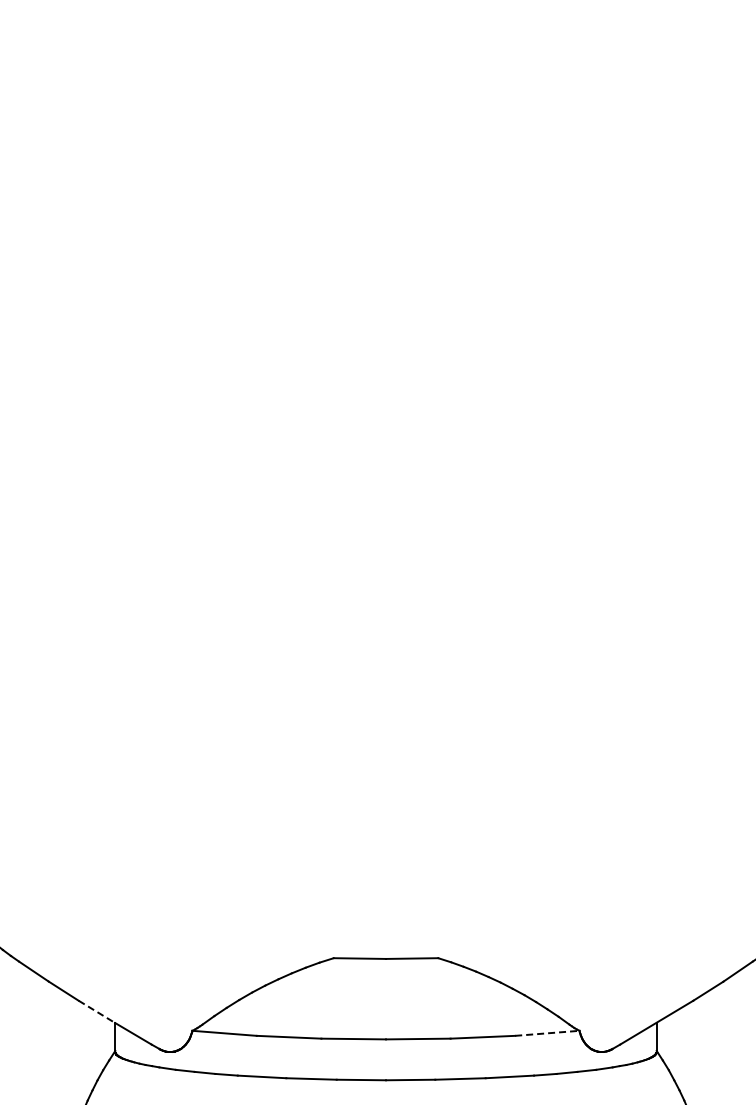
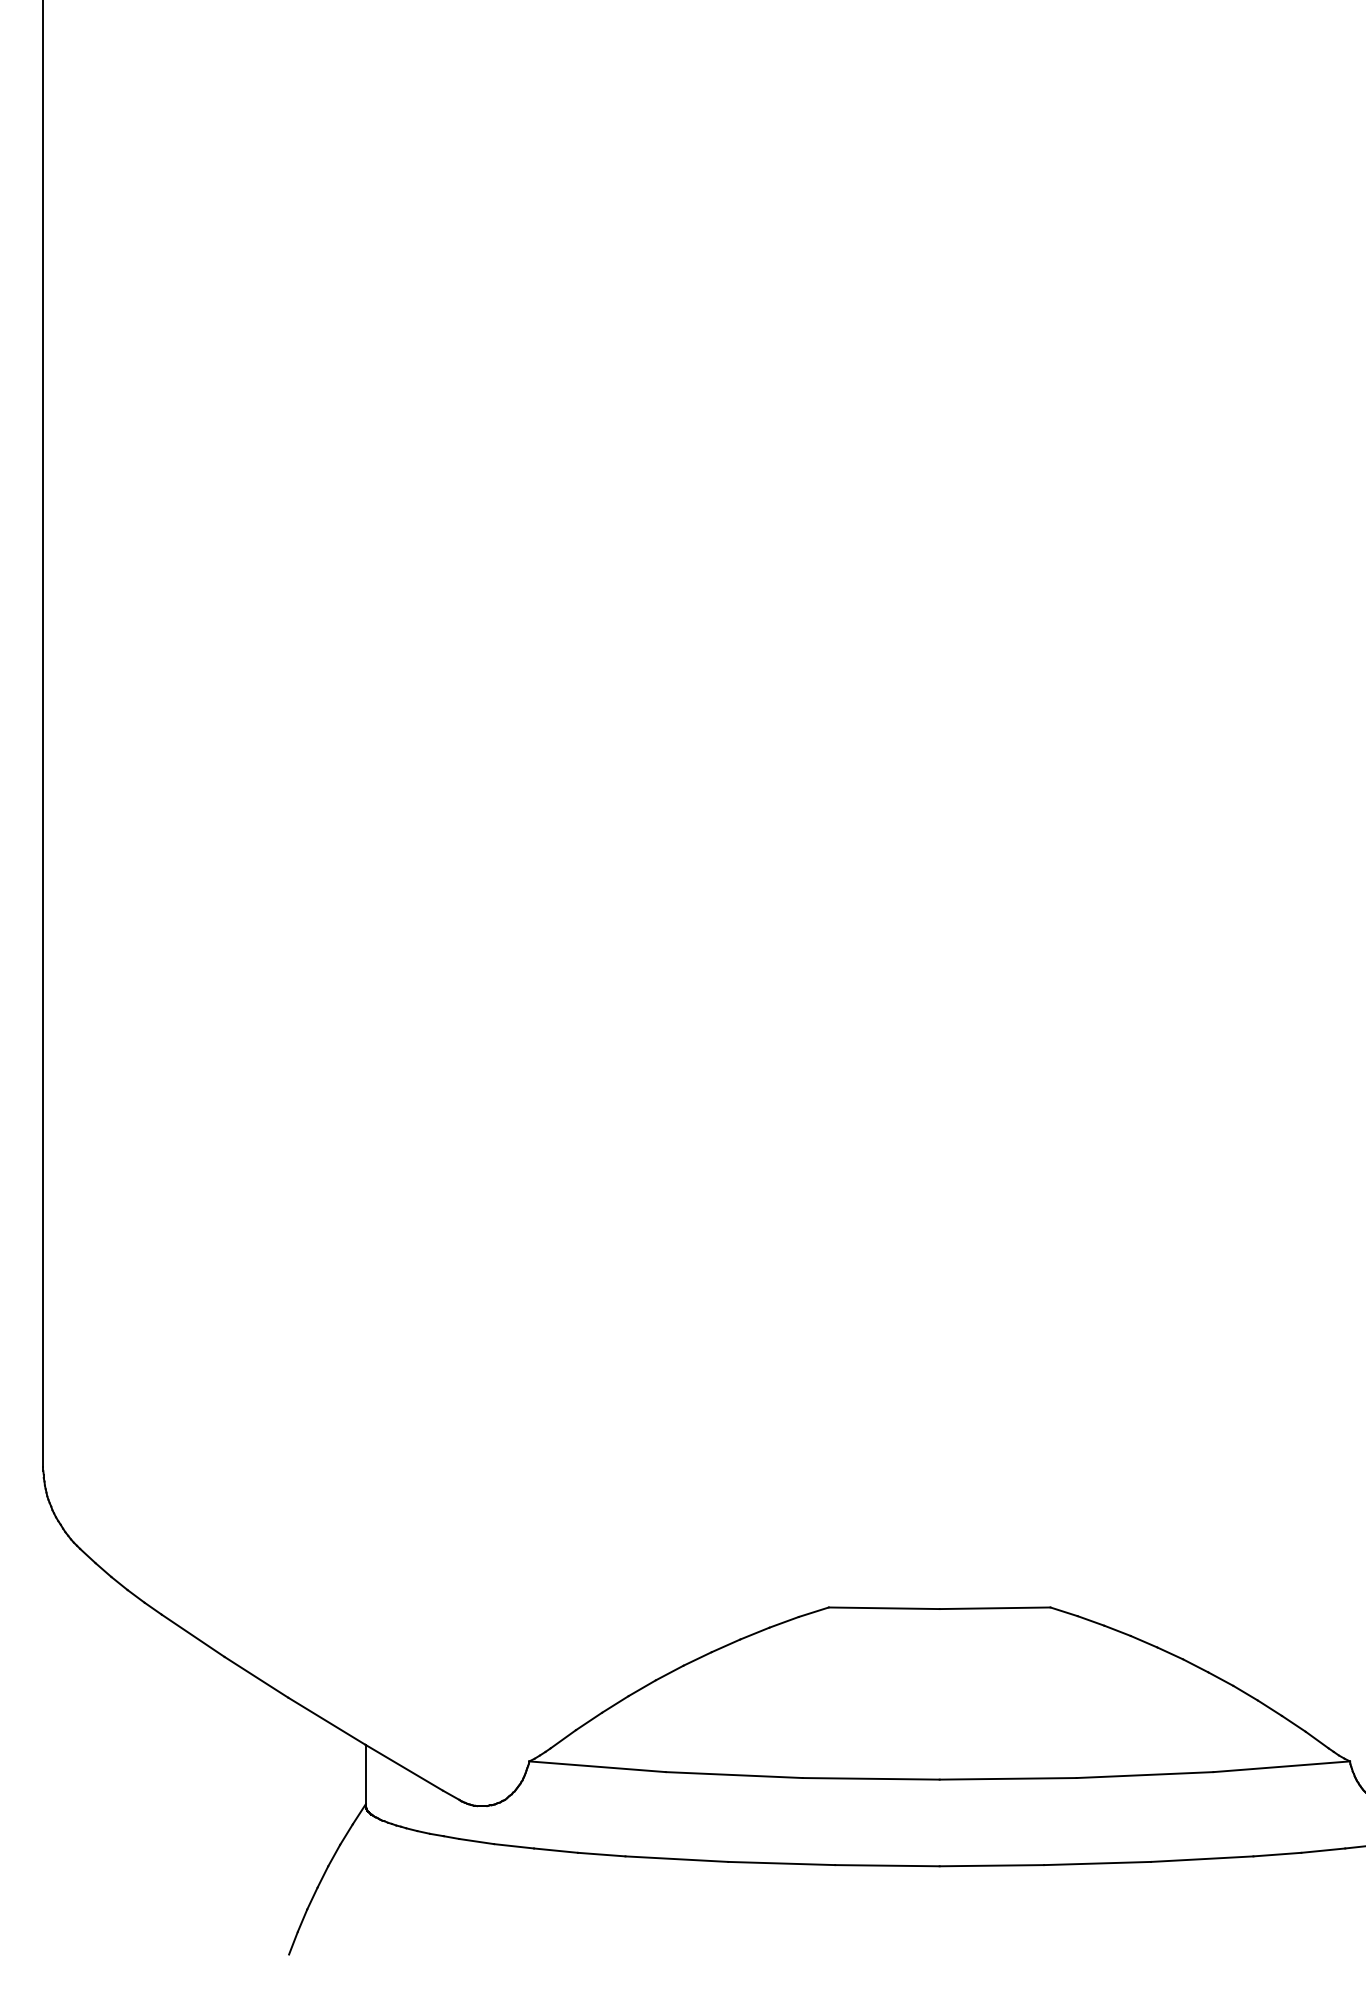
line: (97, 1012) -> (328, 1722), dashed -> solid
line: (547, 1033) -> (1281, 1767), dashed -> solid

